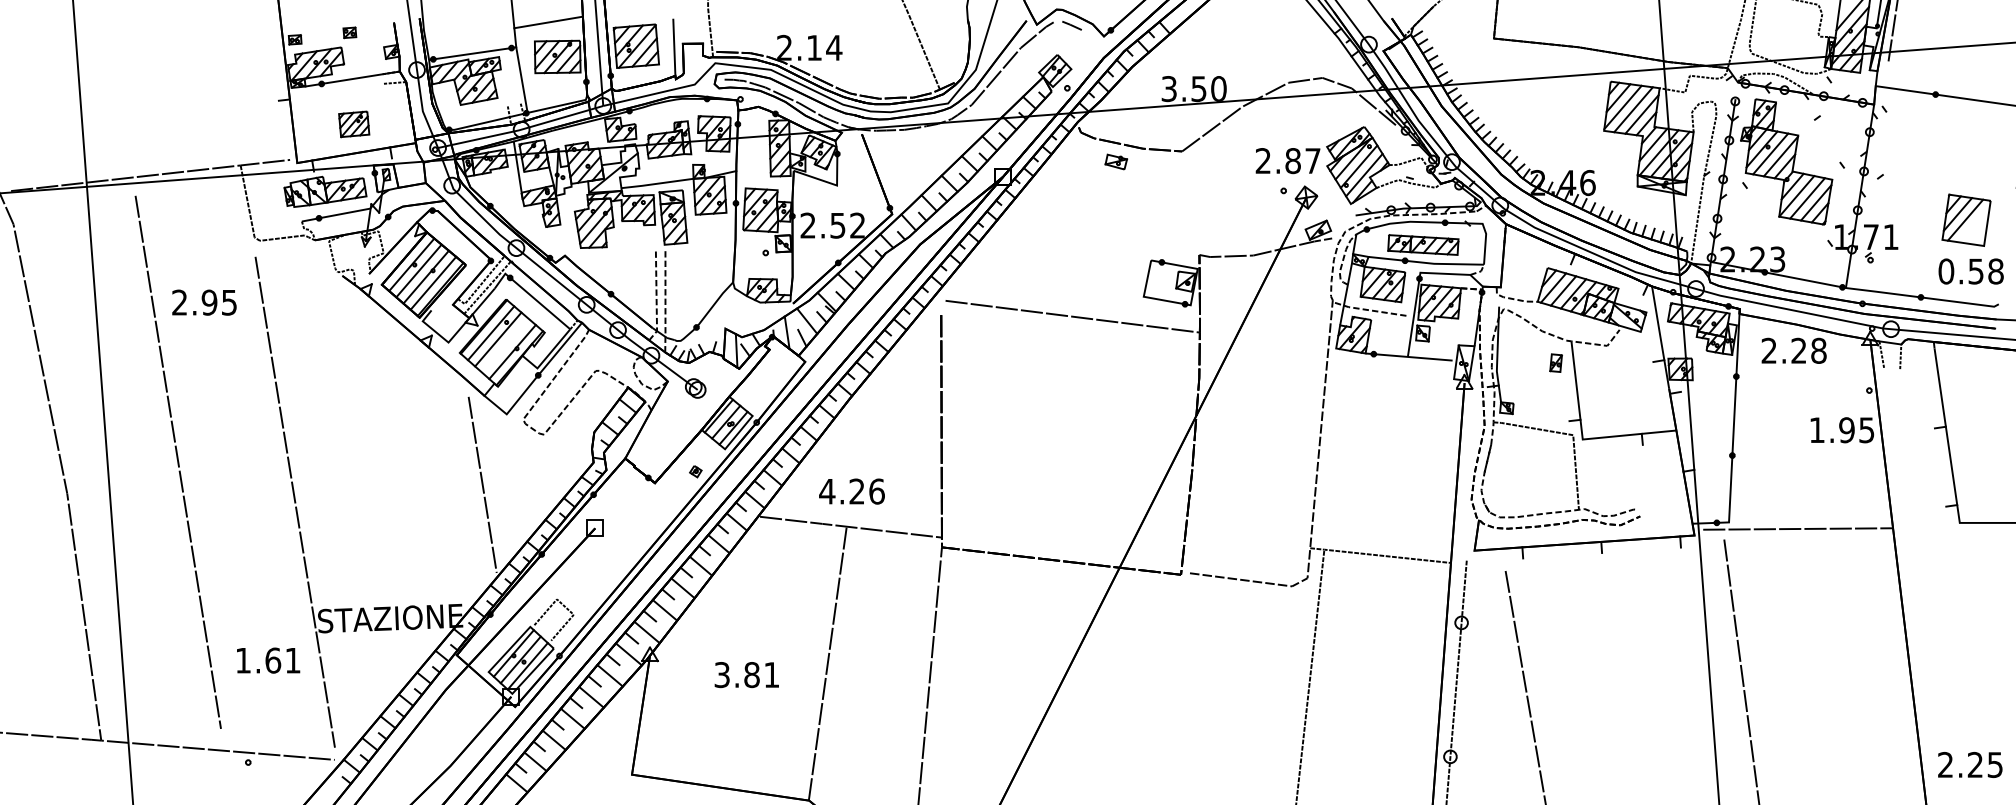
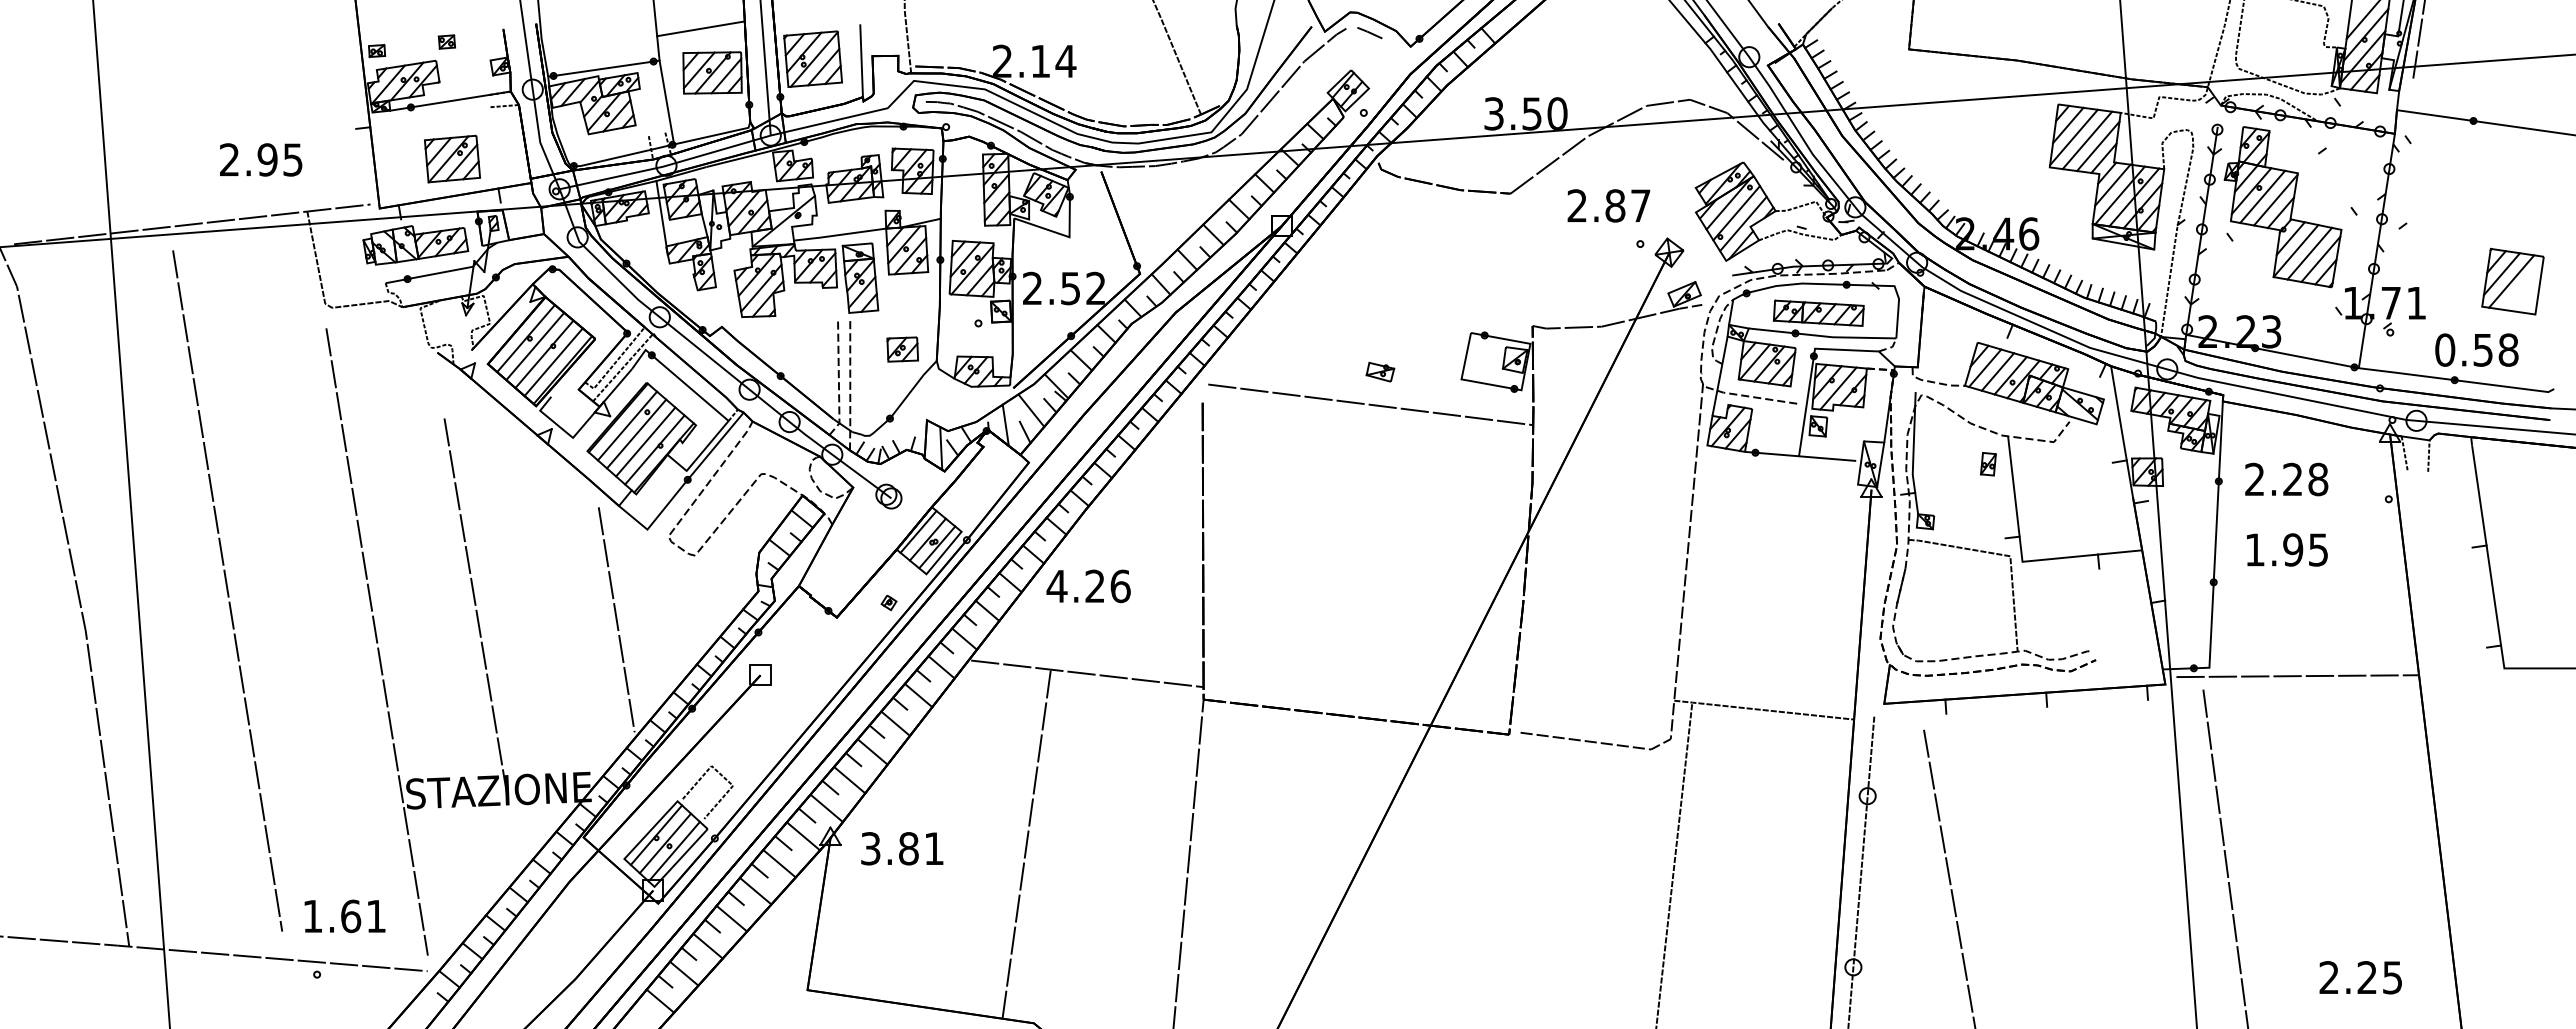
part: (354, 123) -> (452, 158), size x1.43
text: (1287, 160) -> (1608, 205), moved
part: (1116, 161) -> (1380, 371), moved
text: (1970, 271) -> (2476, 349), moved
part: (706, 273) -> (902, 349), added
text: (204, 302) -> (261, 159), moved
line: (505, 345) -> (645, 441), added
text: (1794, 350) -> (2286, 479), moved
text: (1842, 429) -> (2287, 549), moved
line: (372, 476) -> (475, 608), added
text: (851, 491) -> (1088, 586), moved
text: (268, 660) -> (344, 916), moved
line: (827, 663) -> (1026, 843), moved
text: (747, 674) -> (902, 848), moved
text: (1970, 764) -> (2360, 977), moved

